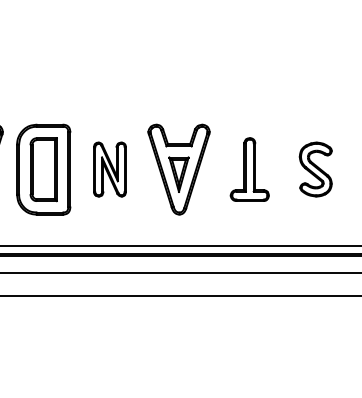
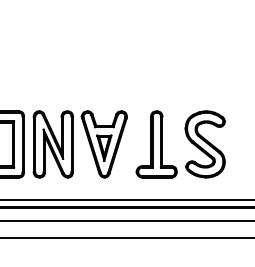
part: (109, 169) -> (53, 144), size x1.67
part: (249, 169) -> (156, 144), size x1.43
part: (315, 169) -> (205, 144), size x1.67

